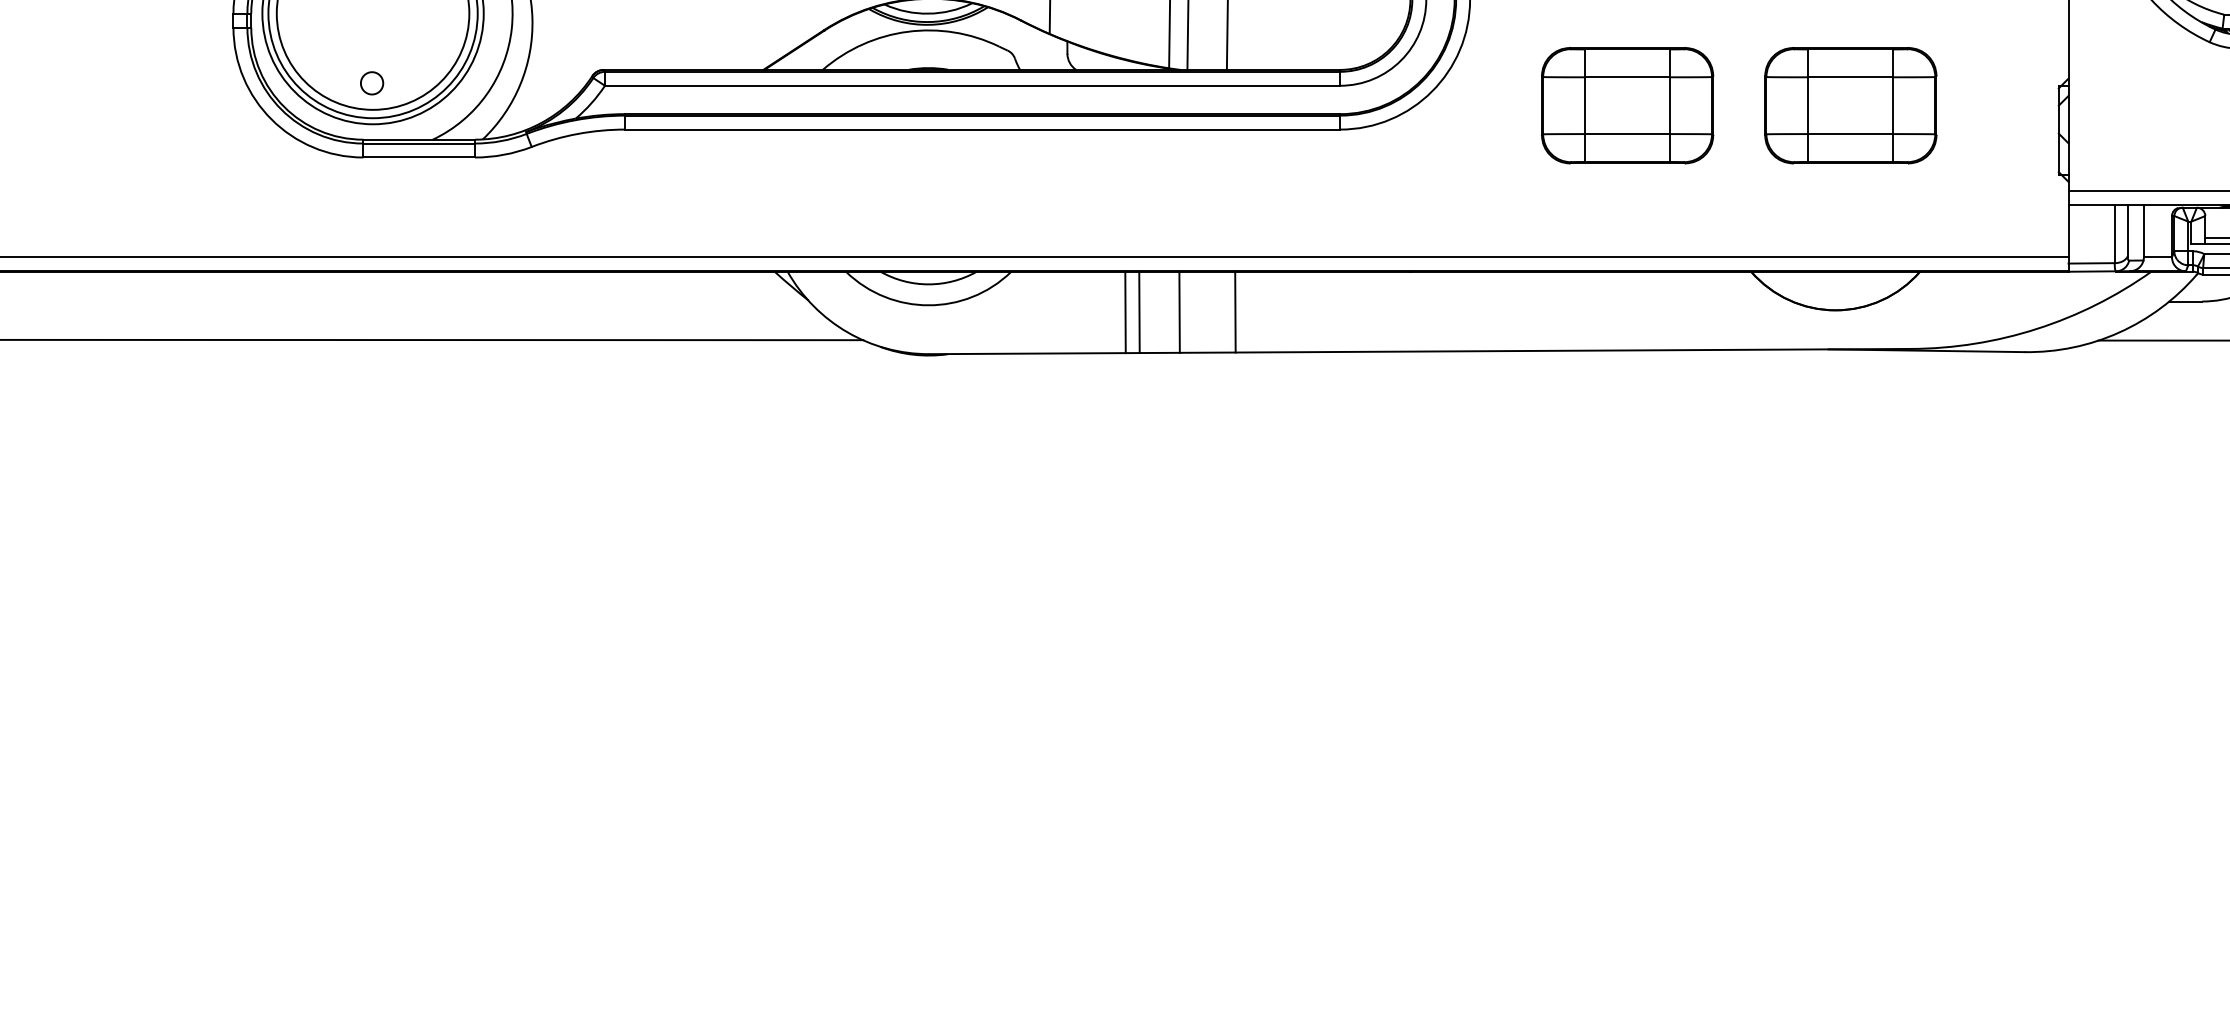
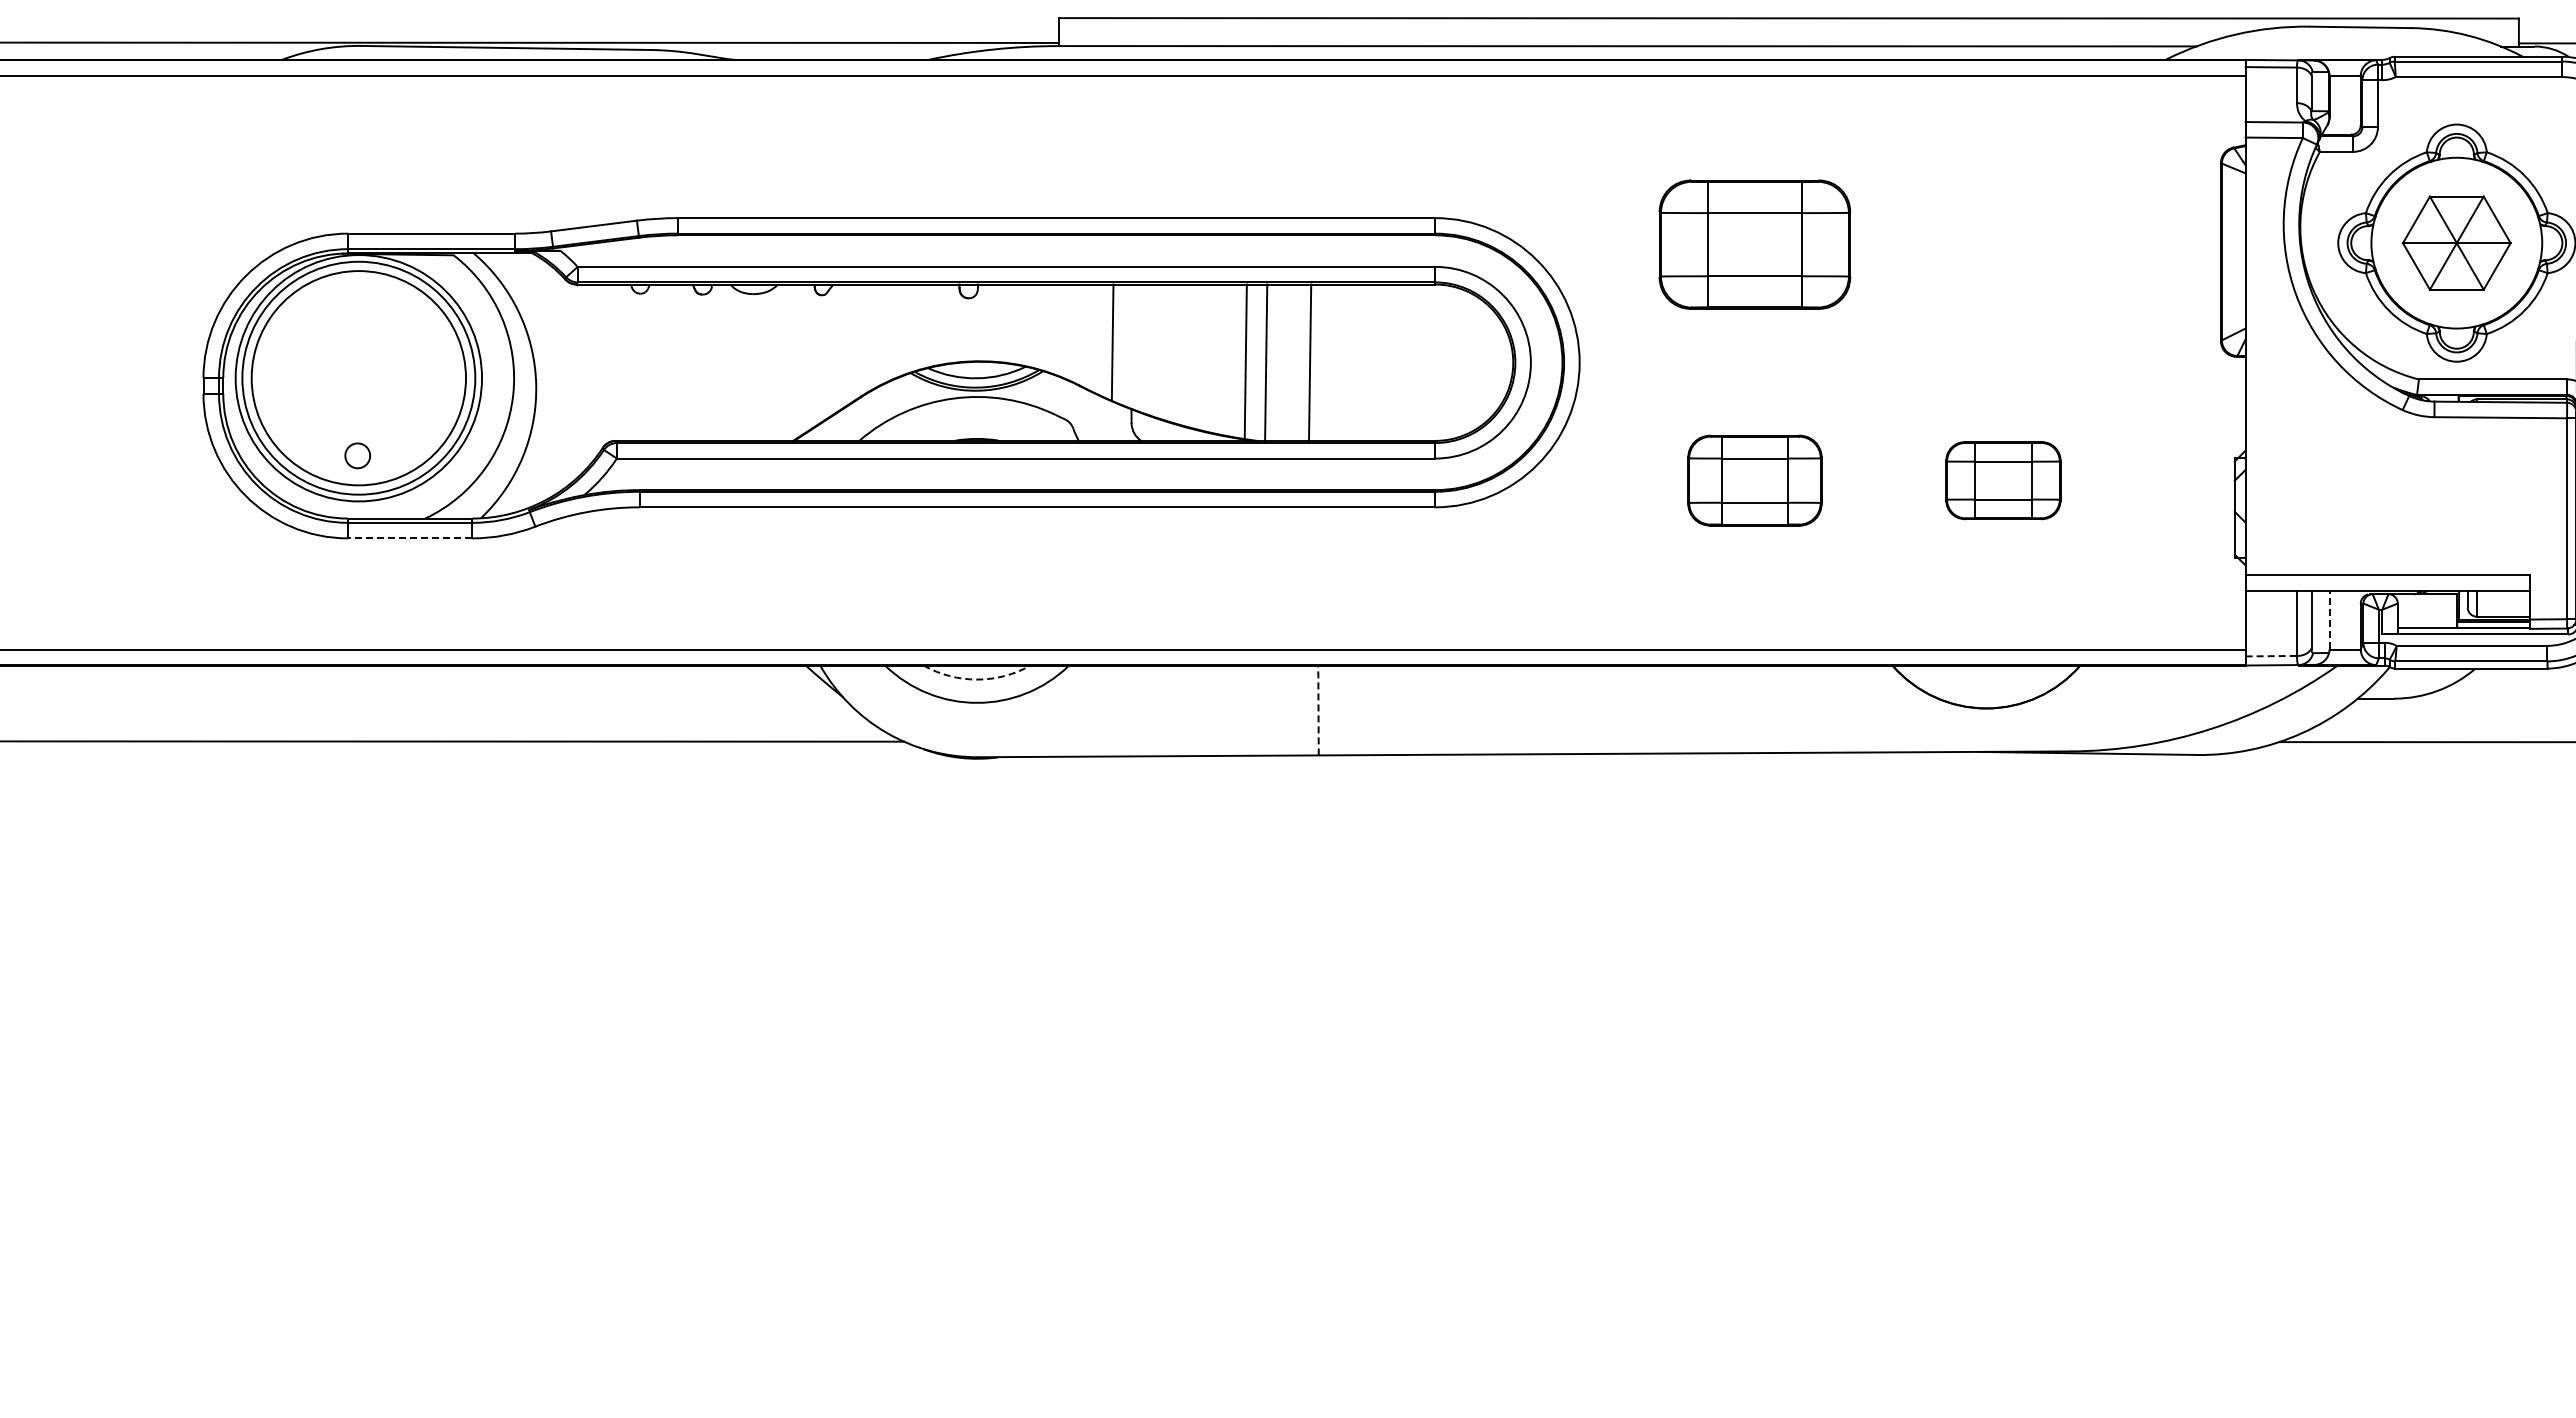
part: (1627, 105) -> (1754, 480), size x0.7
part: (1850, 105) -> (2003, 480), size x0.6
line: (418, 157) -> (409, 538), solid -> dashed
line: (2143, 230) -> (2329, 619), solid -> dashed
line: (2091, 263) -> (2271, 656), solid -> dashed
arc: (928, 284) -> (977, 679), solid -> dashed
line: (1124, 312) -> (1195, 710), removed
line: (1139, 312) -> (1211, 710), removed
line: (1179, 312) -> (1256, 710), removed
line: (1235, 312) -> (1318, 710), solid -> dashed

